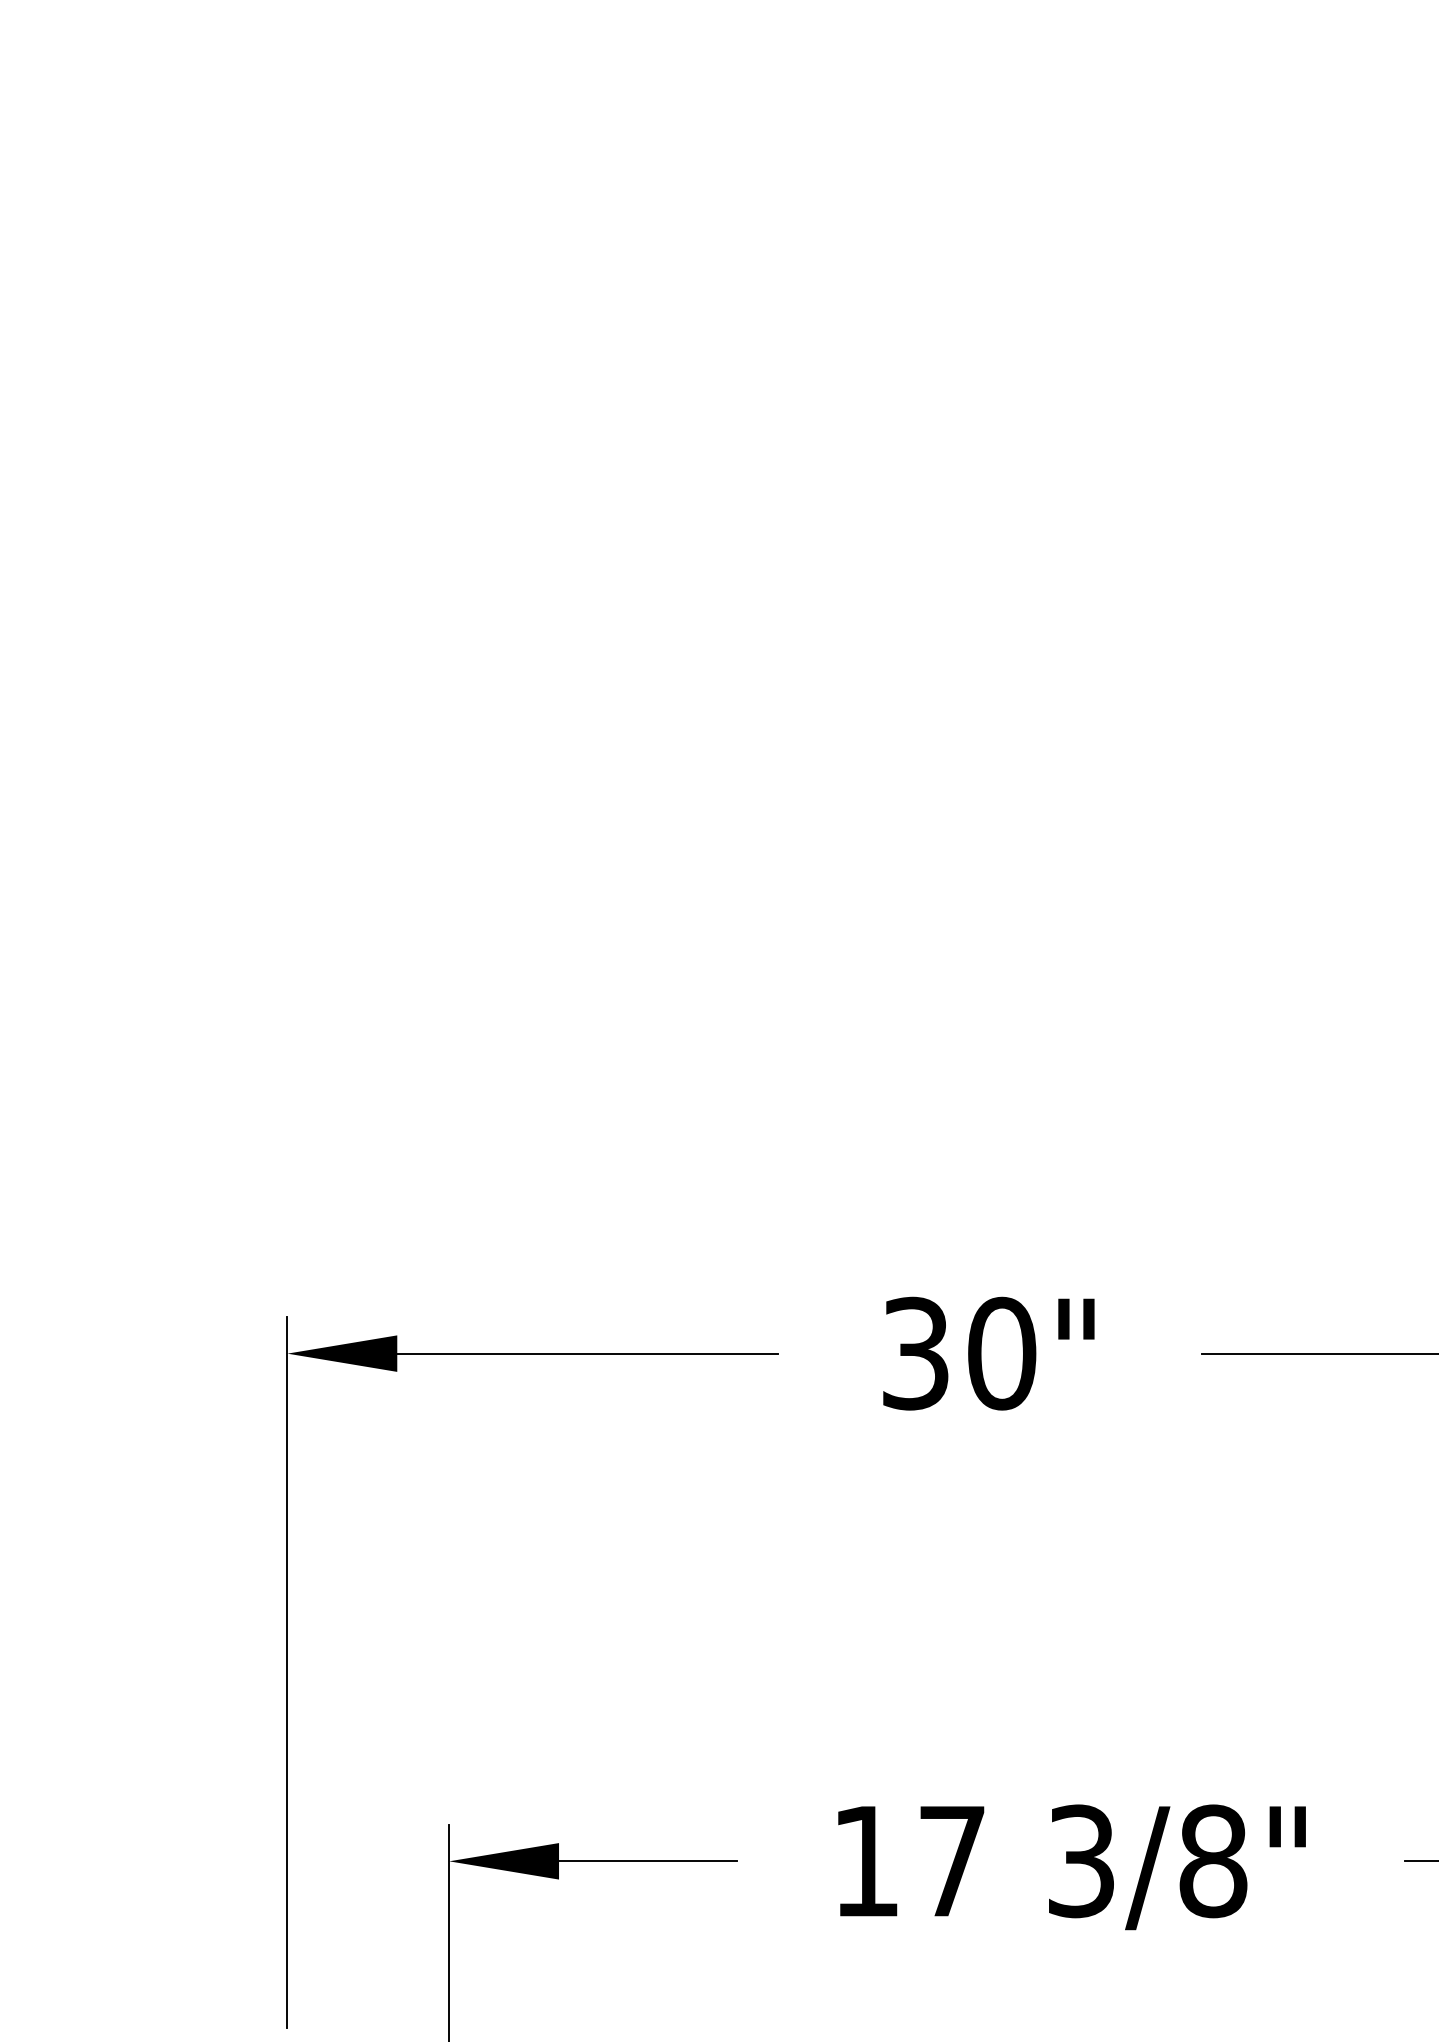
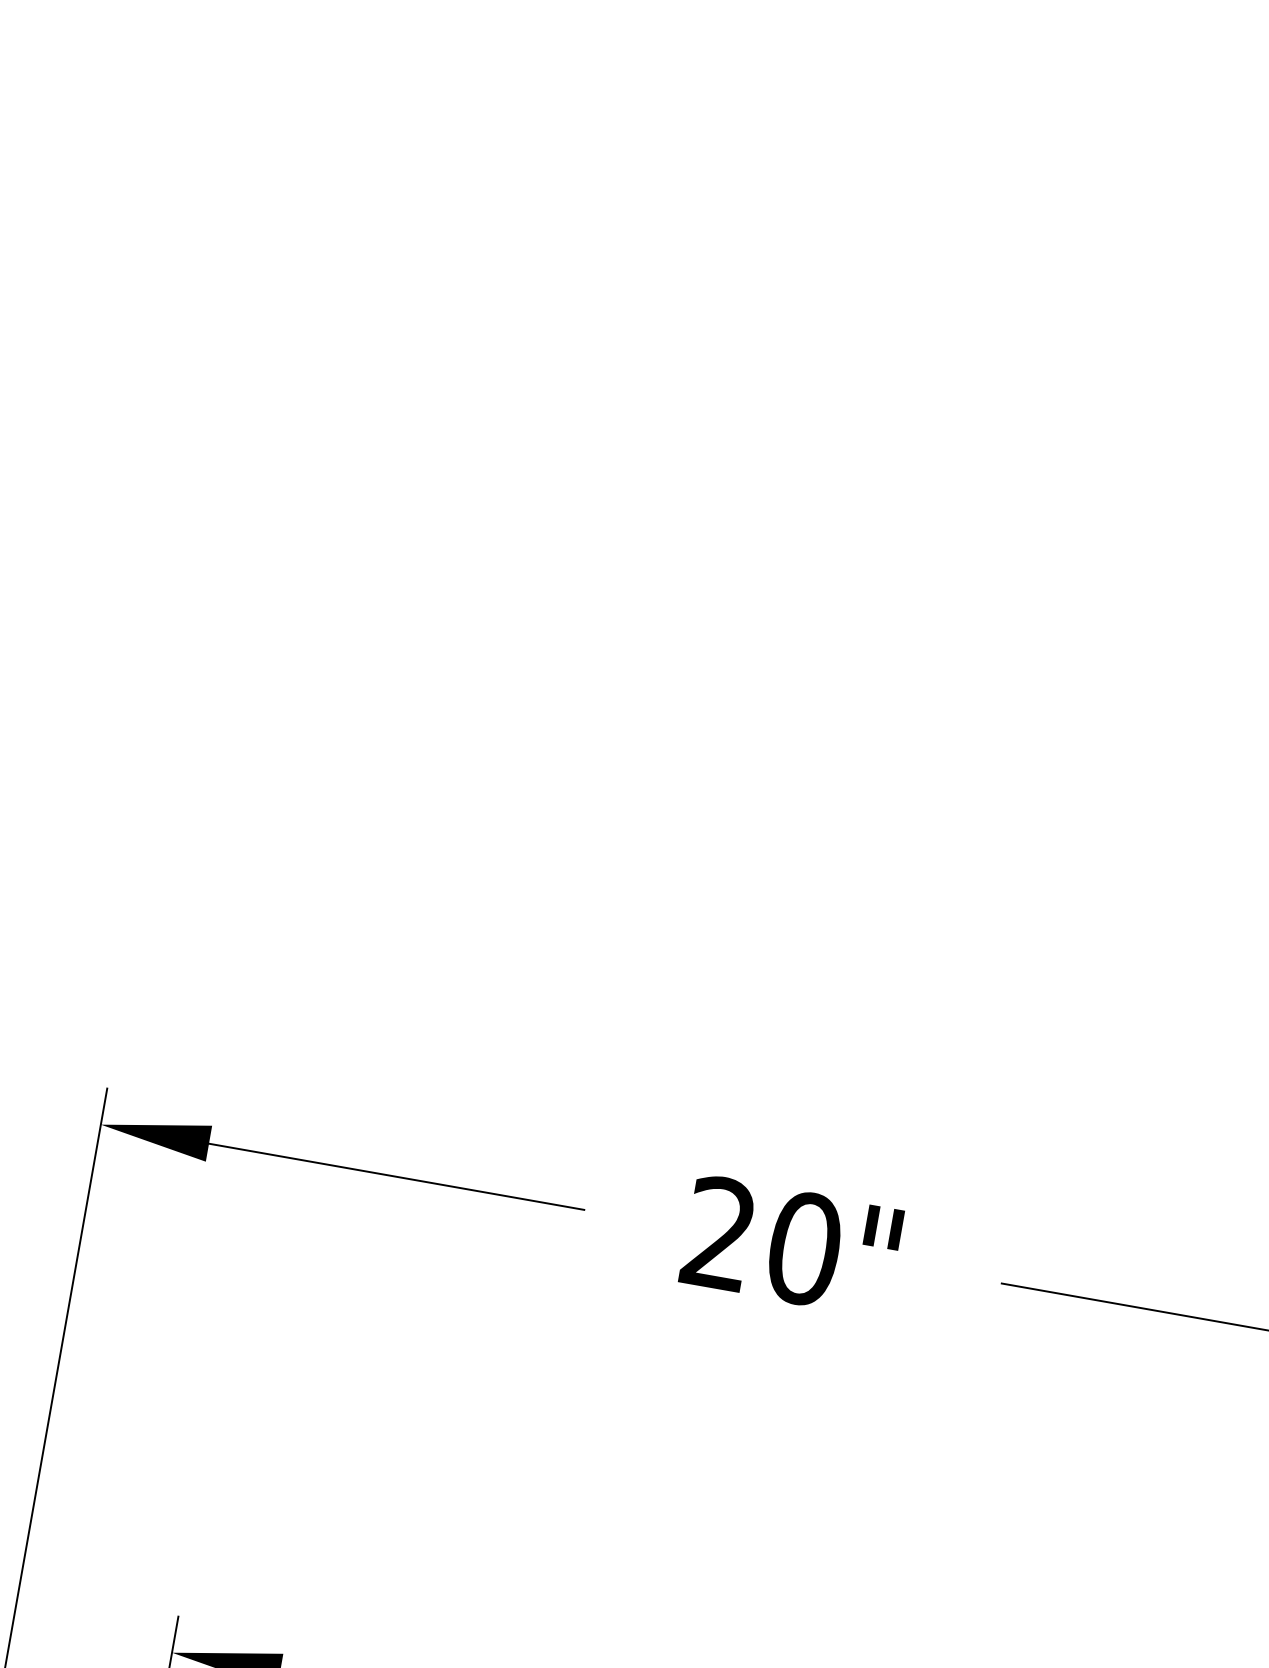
text: (915, 1353) -> (719, 1233), 30" -> 20"

